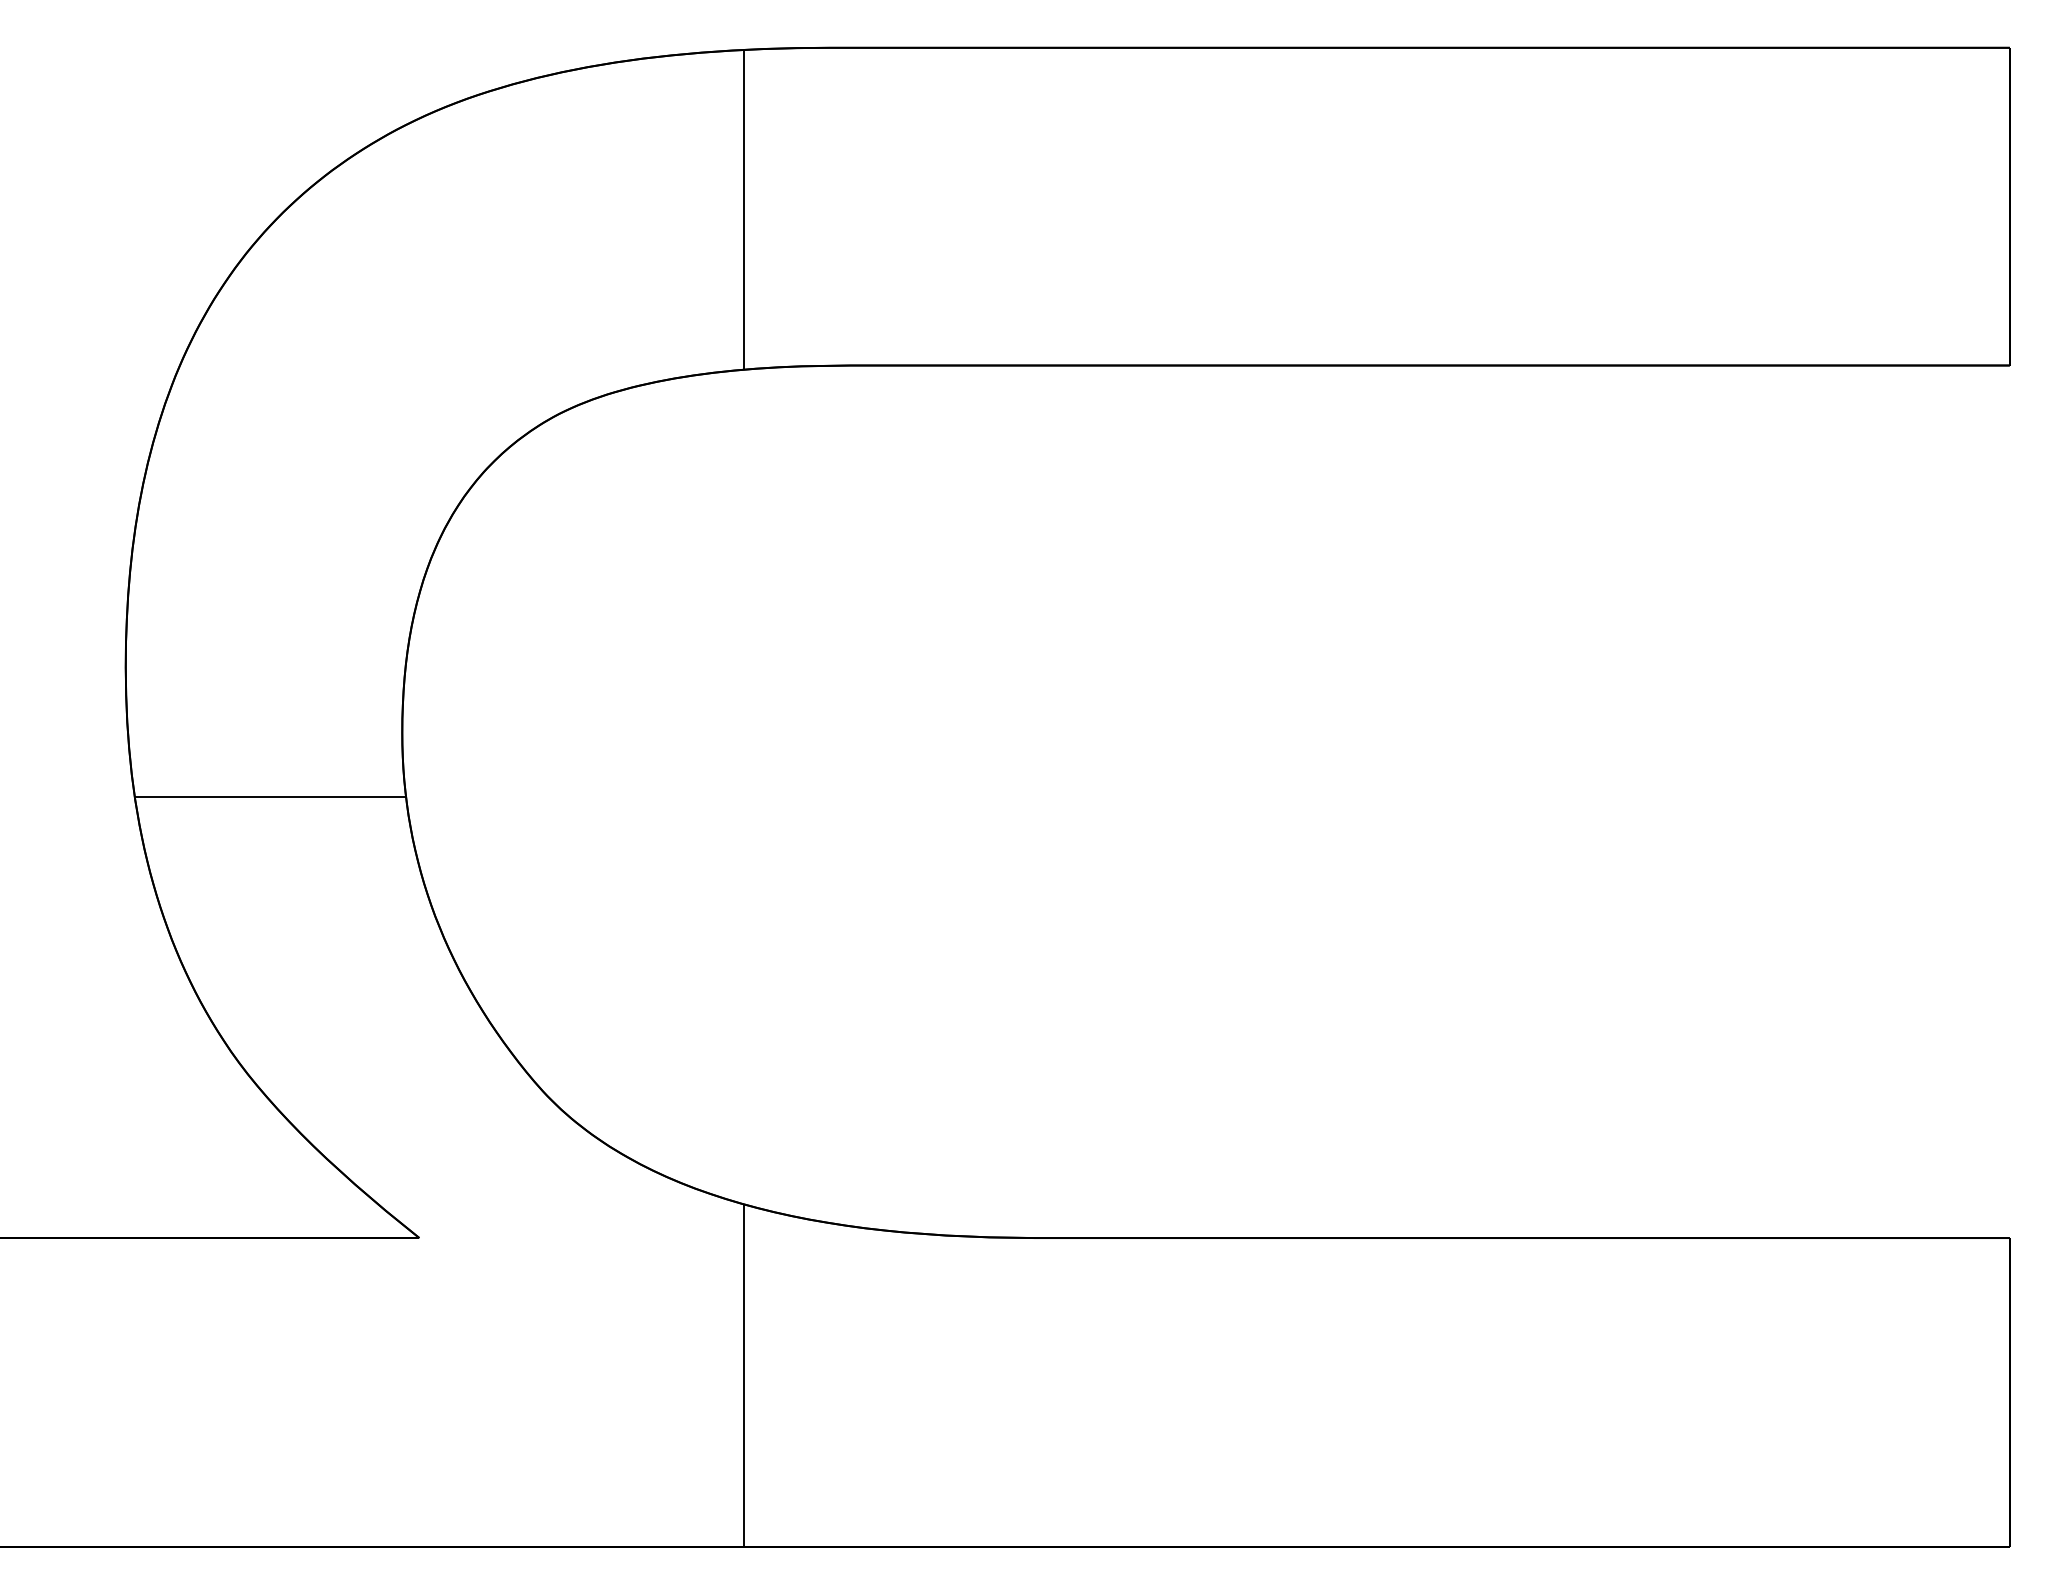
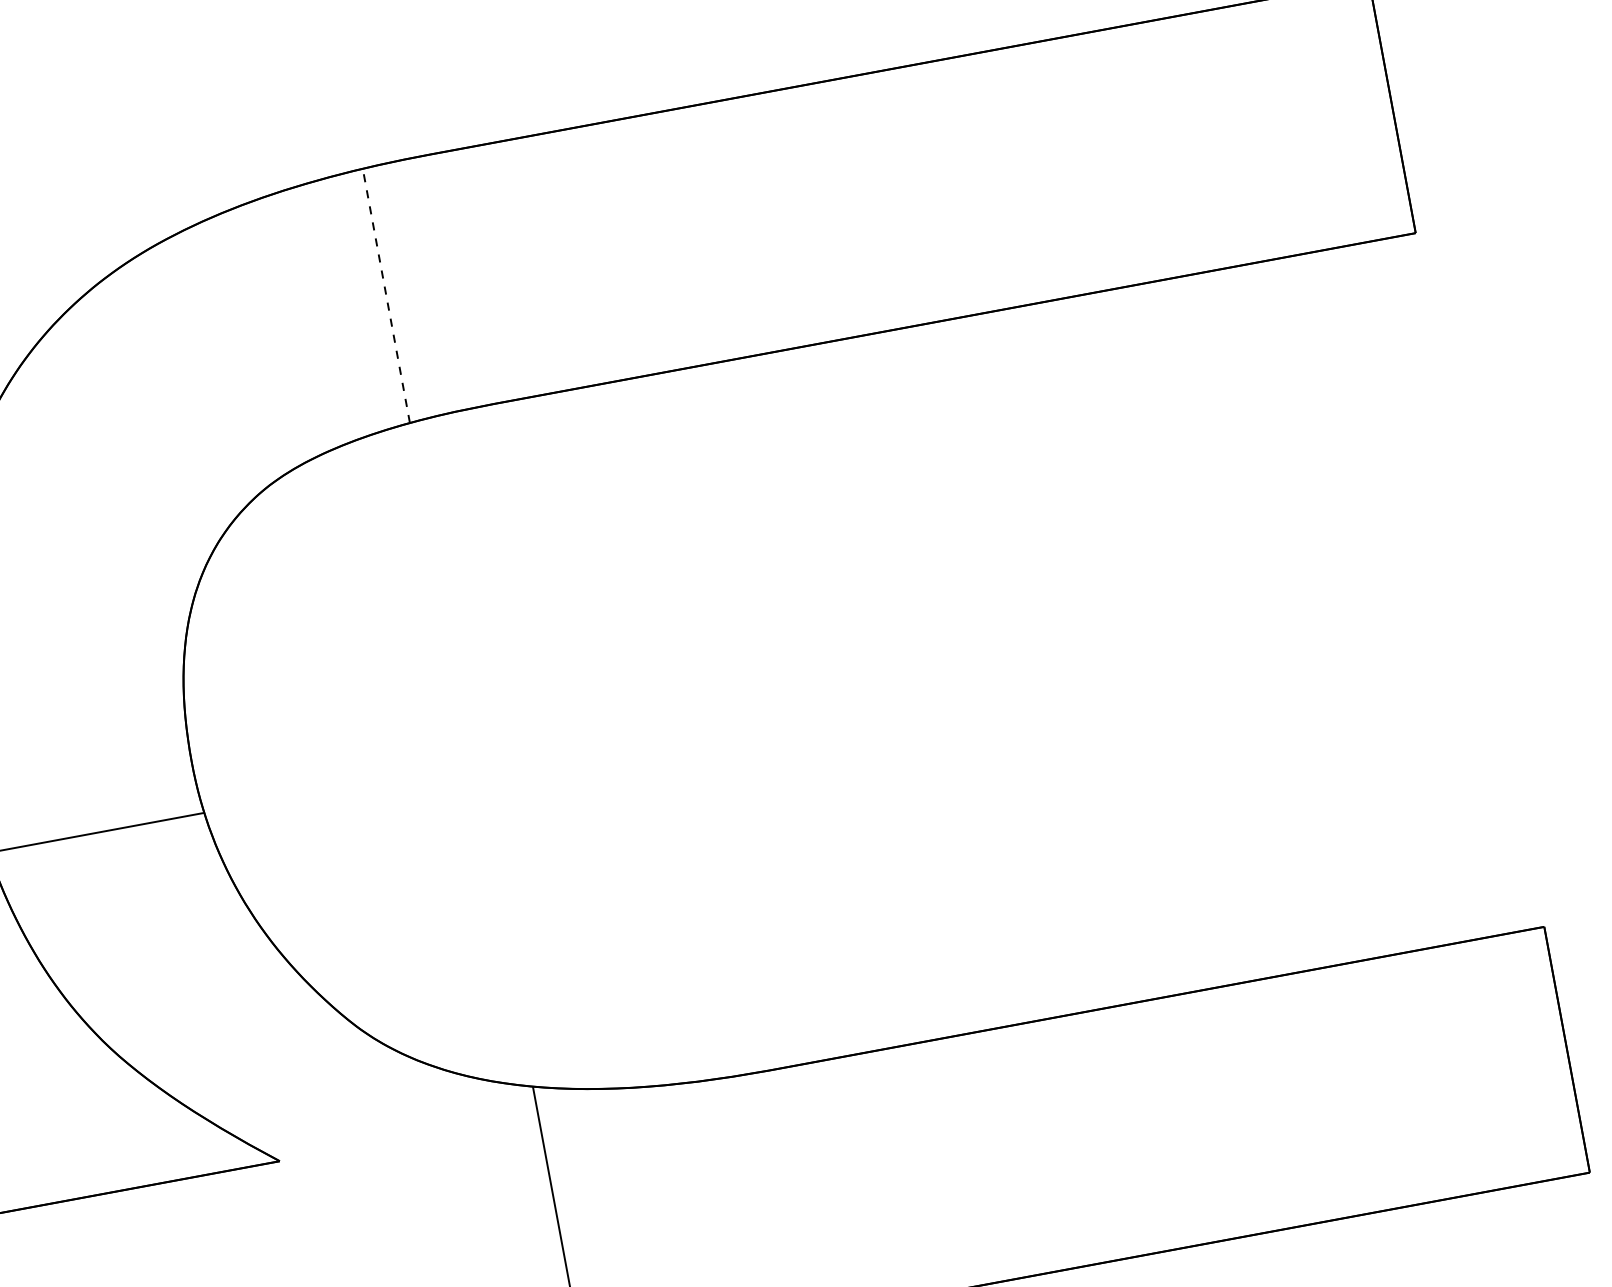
line: (744, 209) -> (386, 295), solid -> dashed

